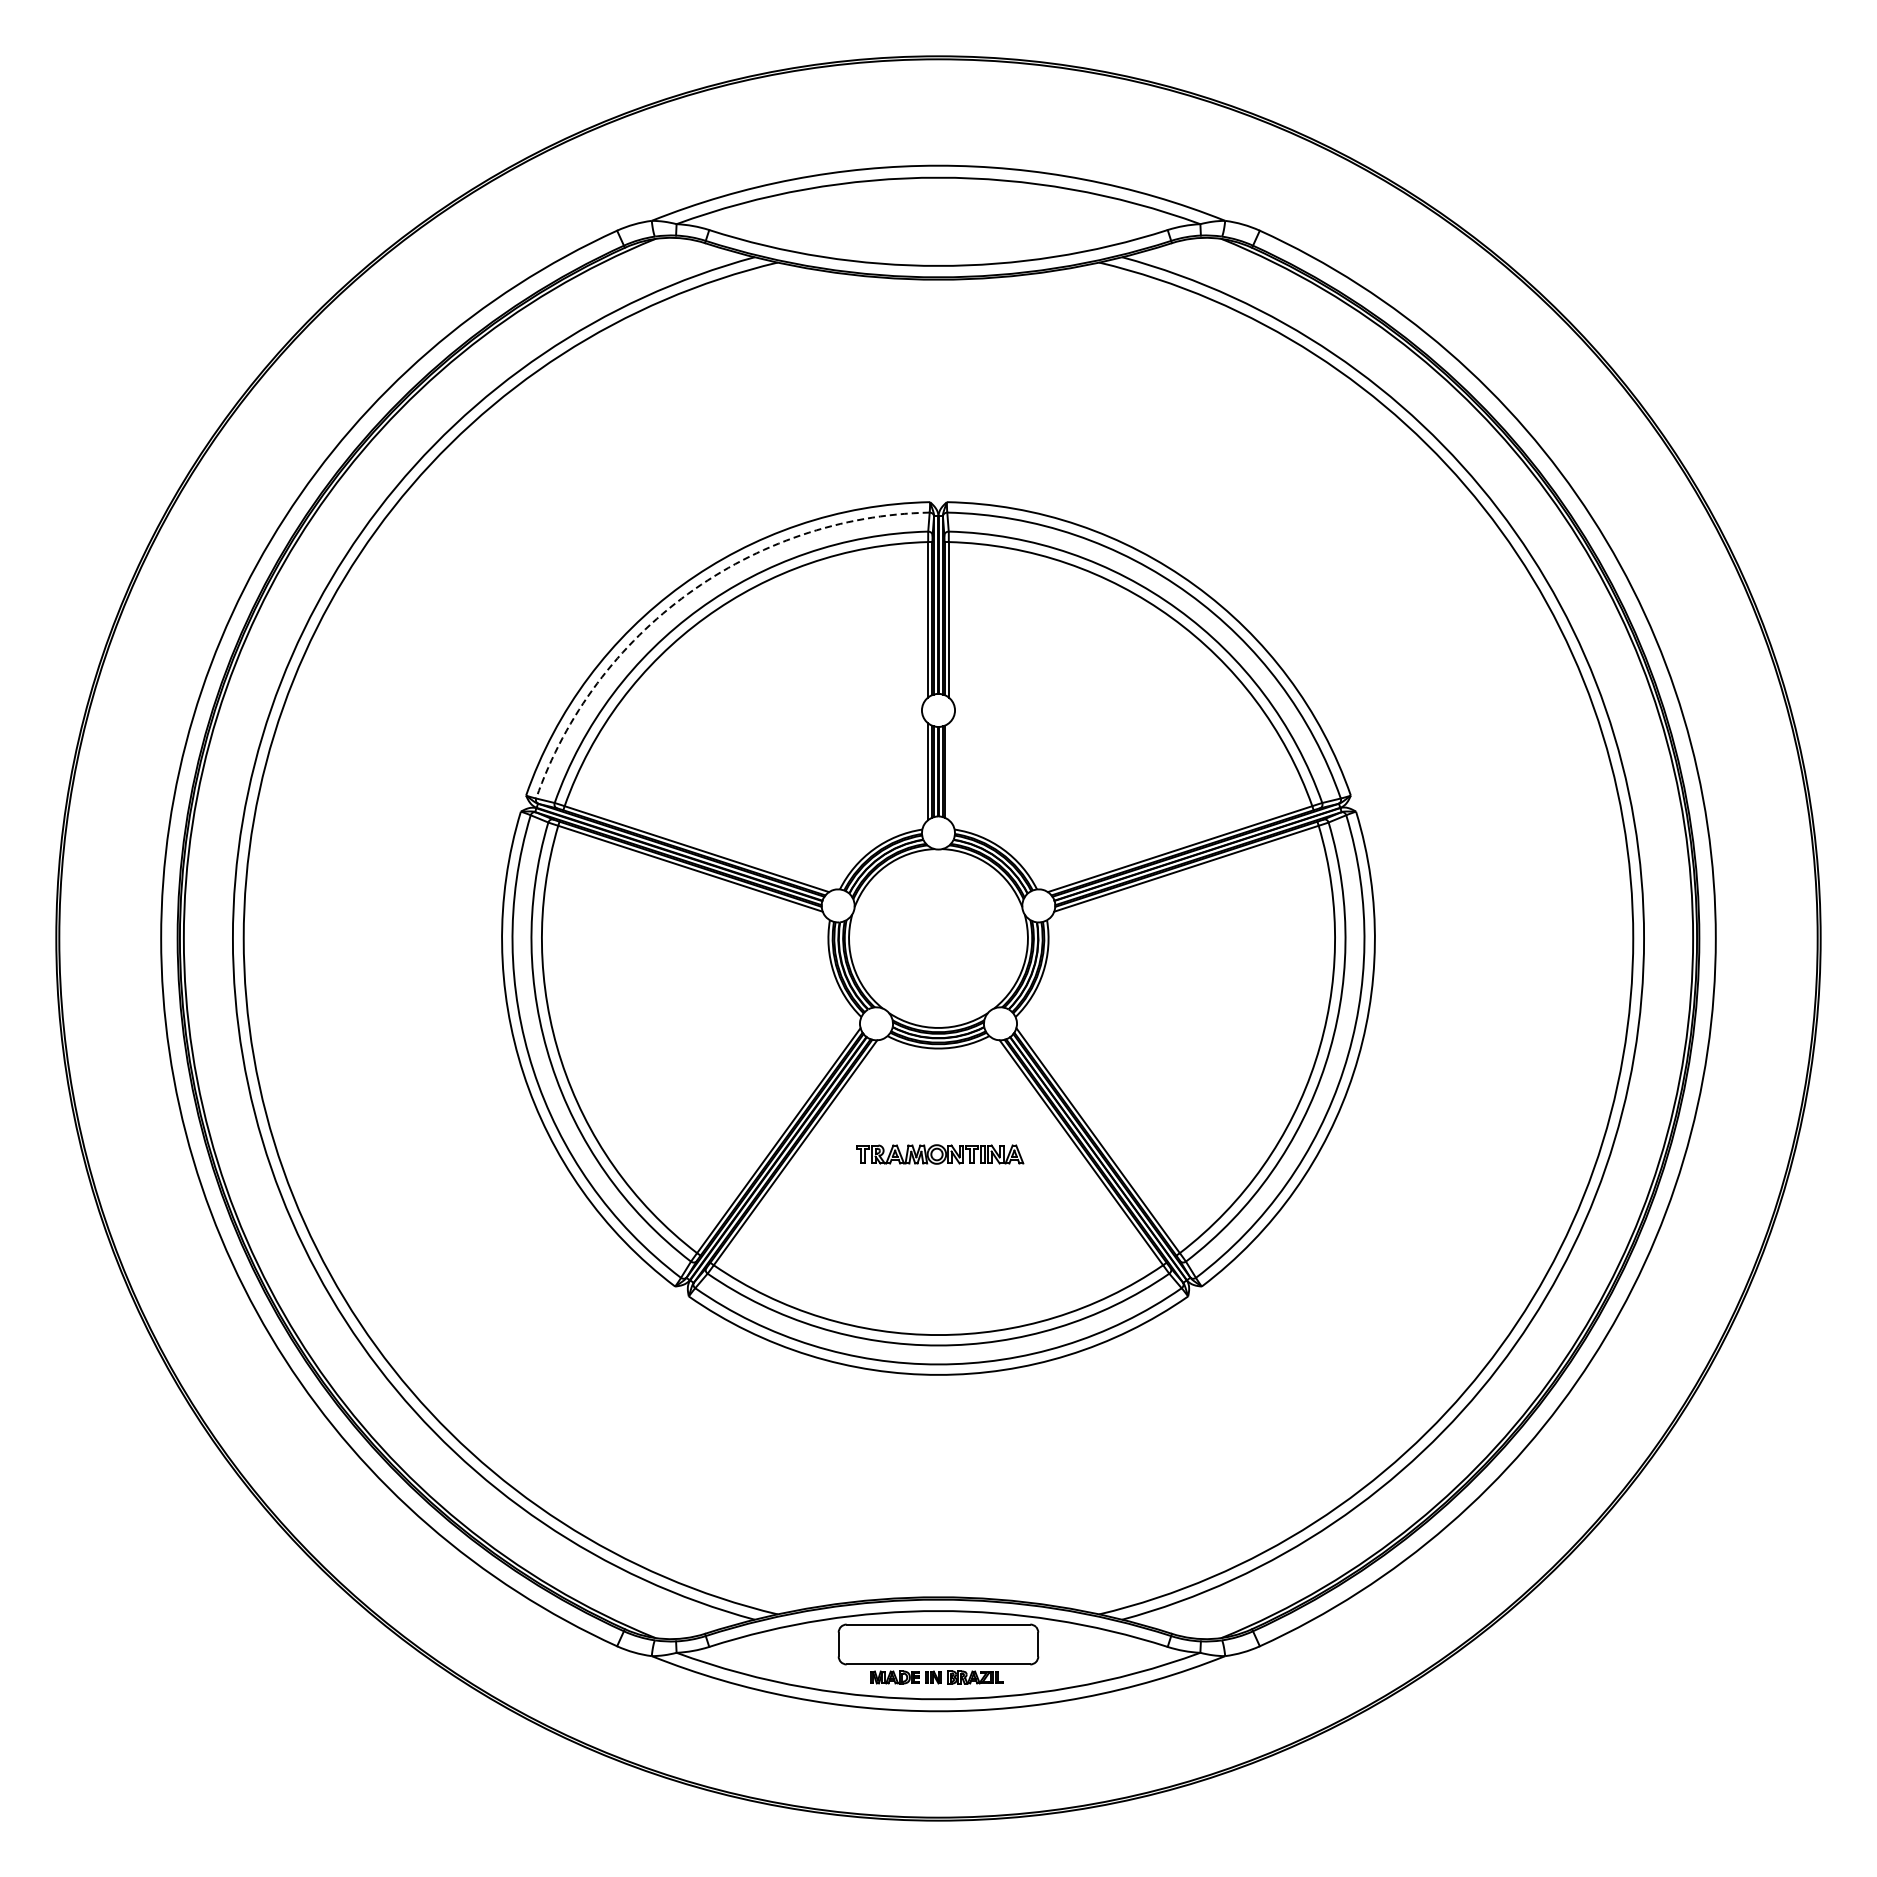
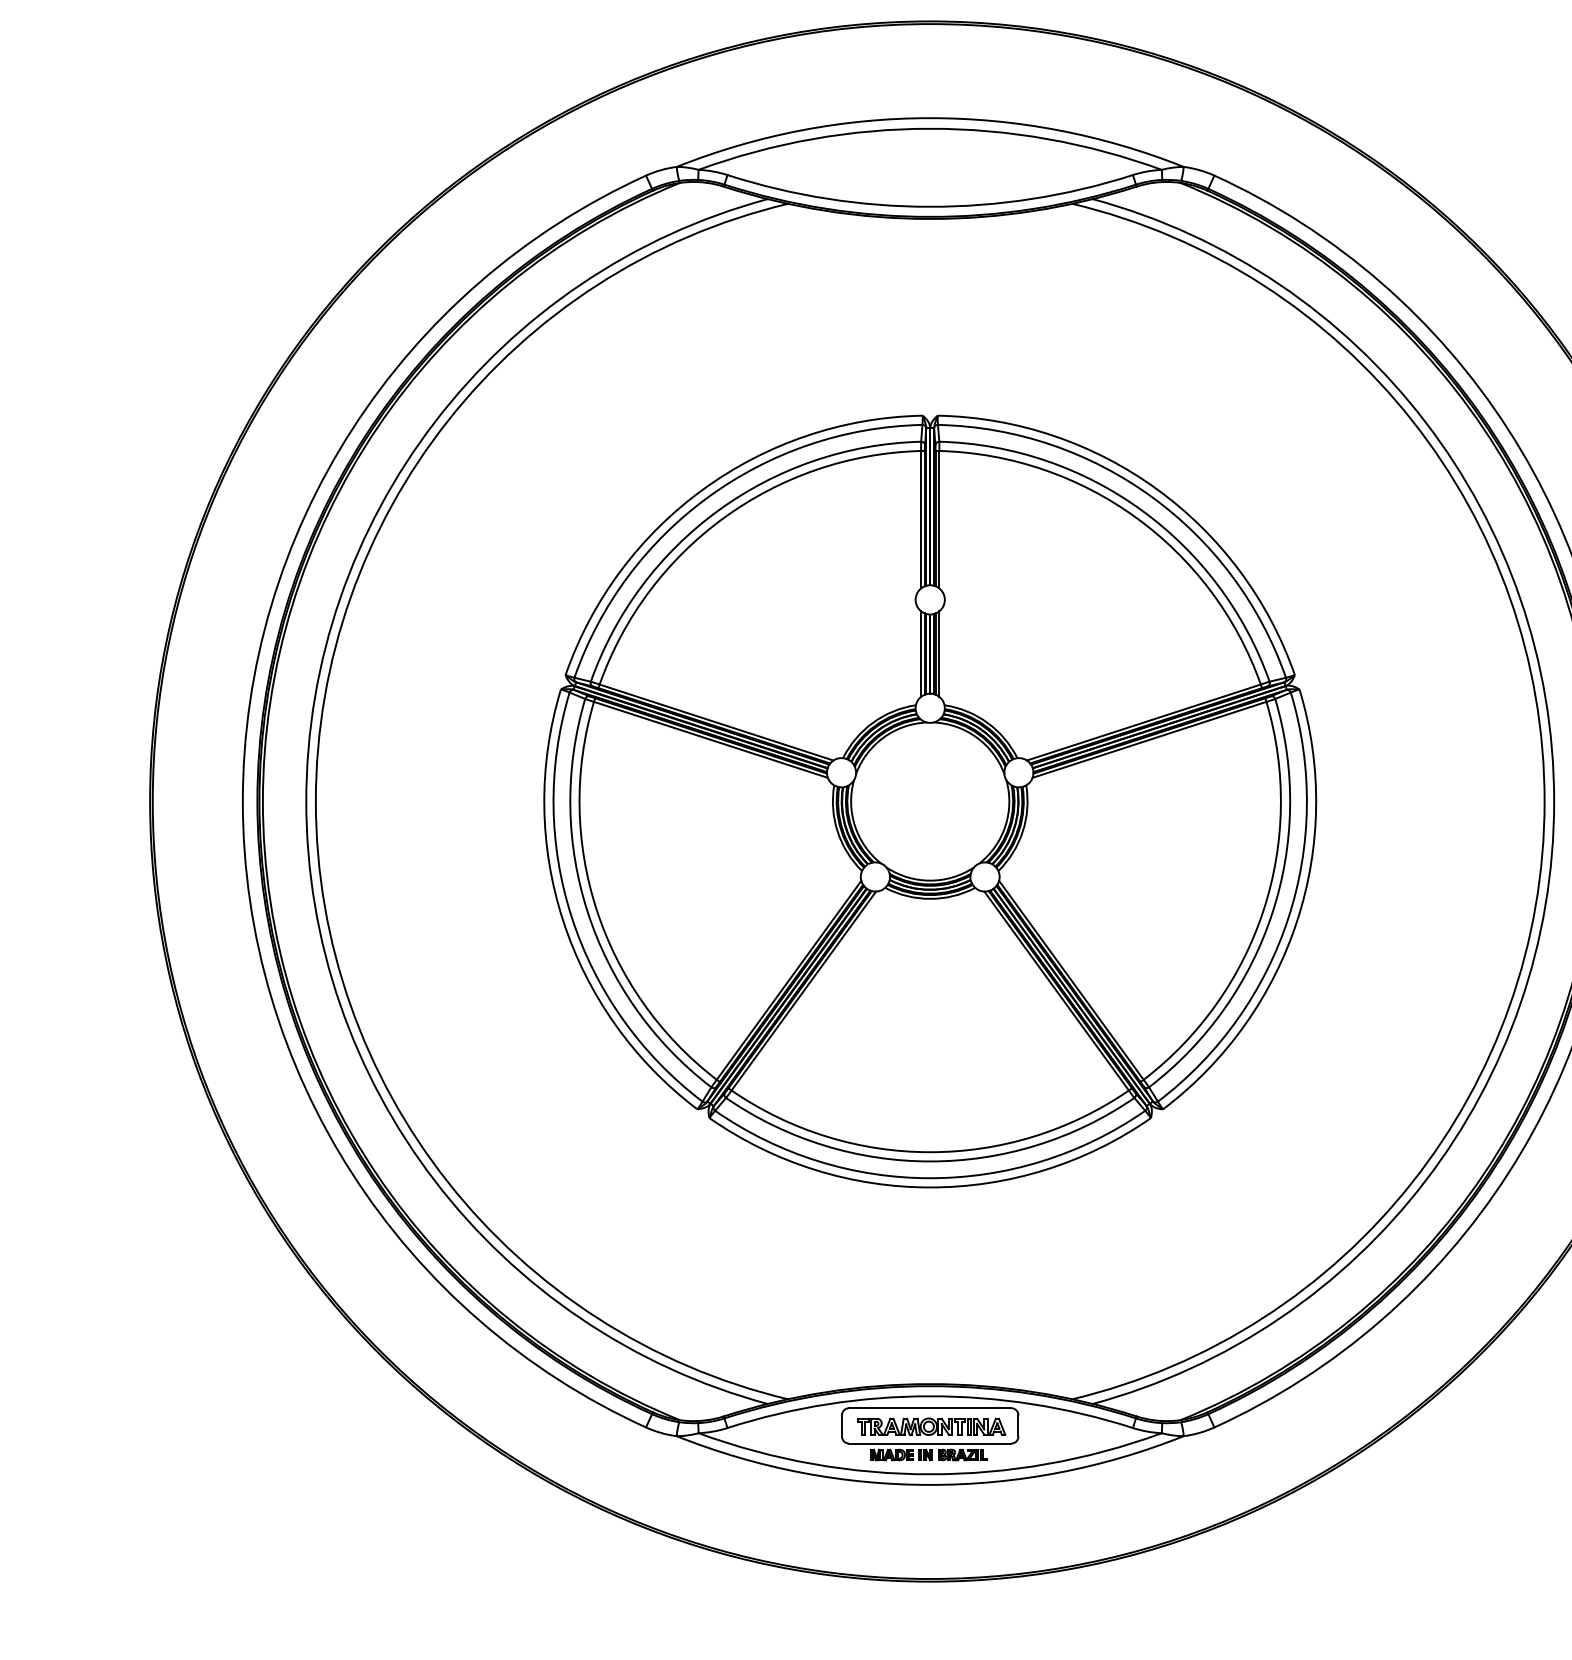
arc: (688, 593) -> (709, 496), dashed -> solid
line: (948, 771) -> (939, 653), added
part: (940, 1154) -> (932, 1426), moved

